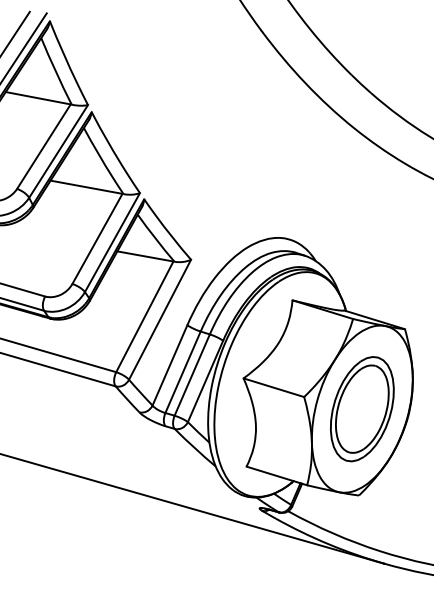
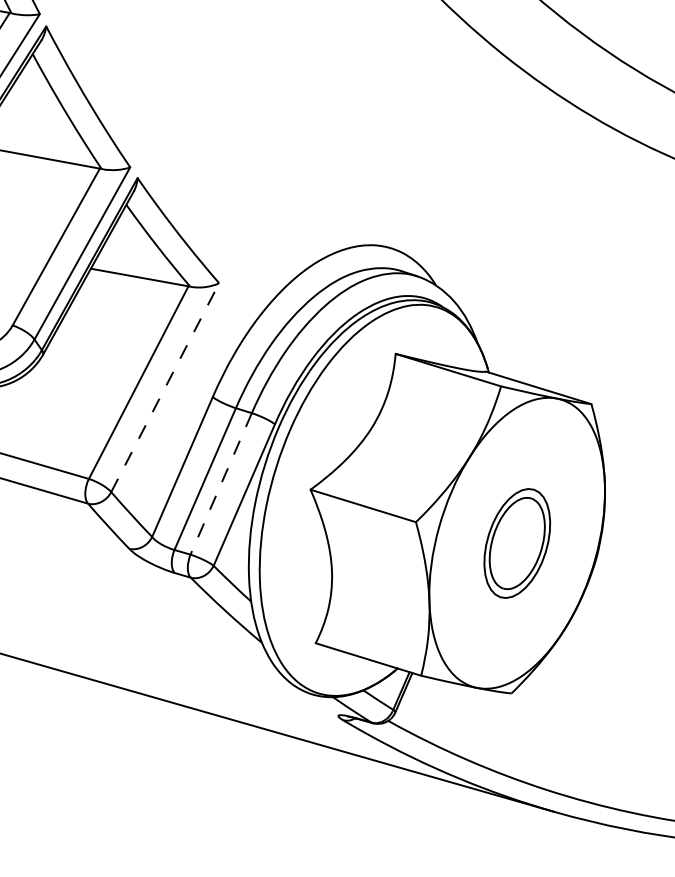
line: (160, 319) -> (165, 387), solid -> dashed
line: (192, 375) -> (221, 484), solid -> dashed
part: (362, 409) -> (517, 543), size x0.6

